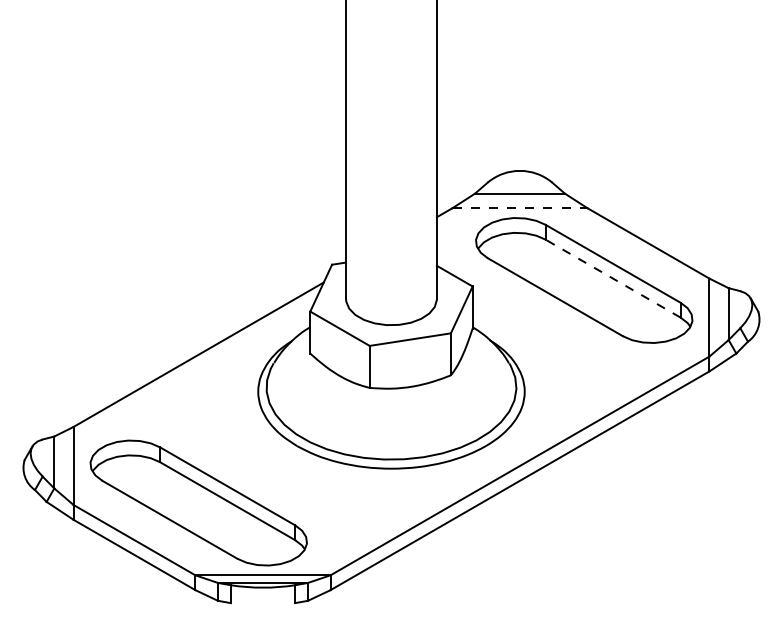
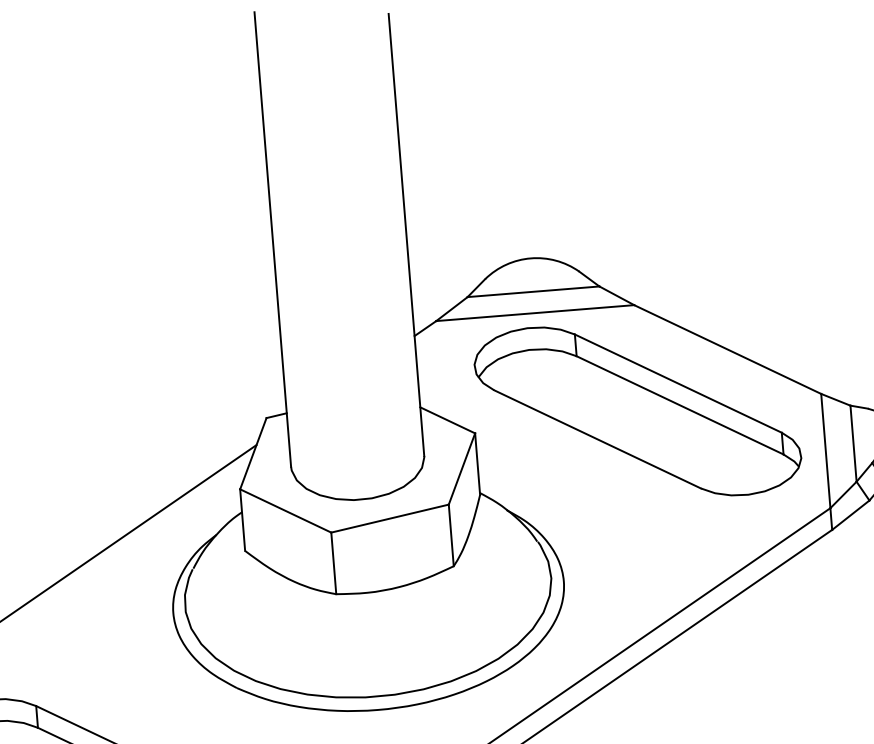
line: (519, 208) -> (534, 313), dashed -> solid
line: (613, 278) -> (680, 405), dashed -> solid

